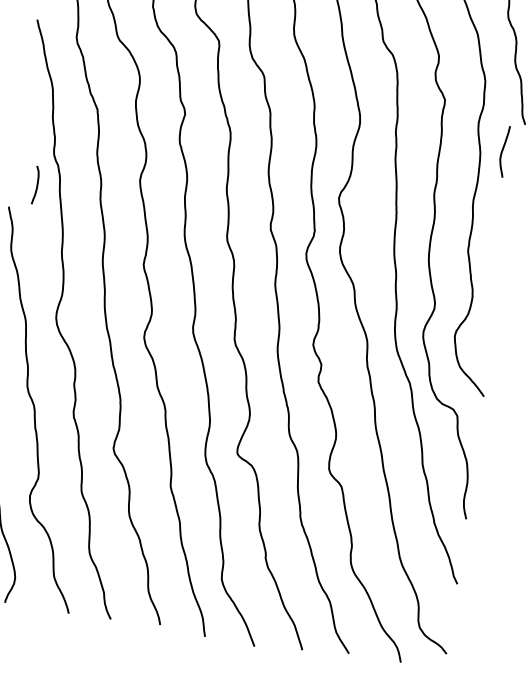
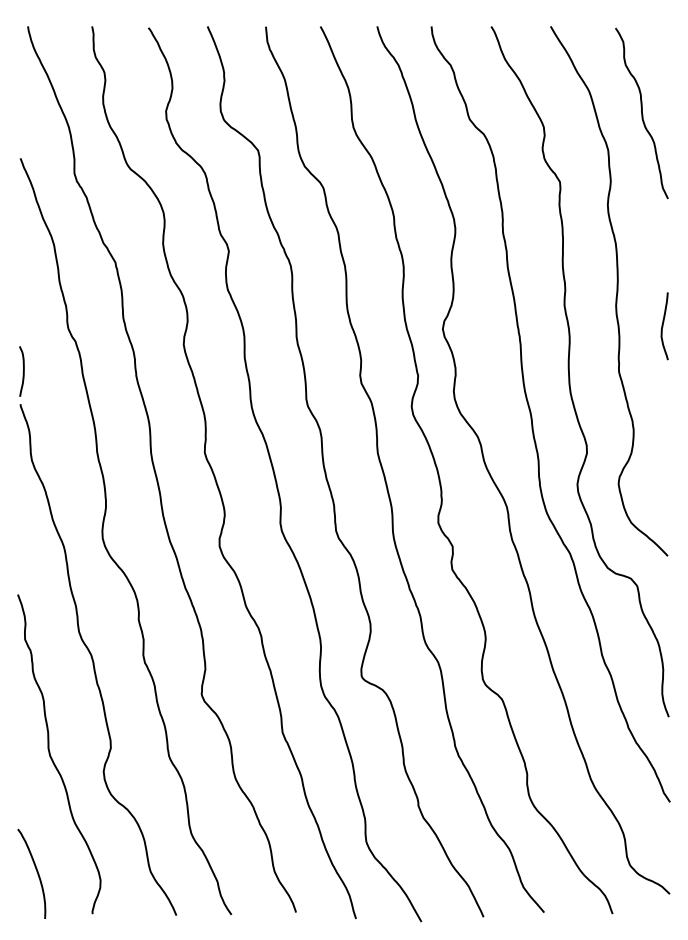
curve: (502, 151) -> (663, 326), moved
curve: (36, 186) -> (22, 372), moved

